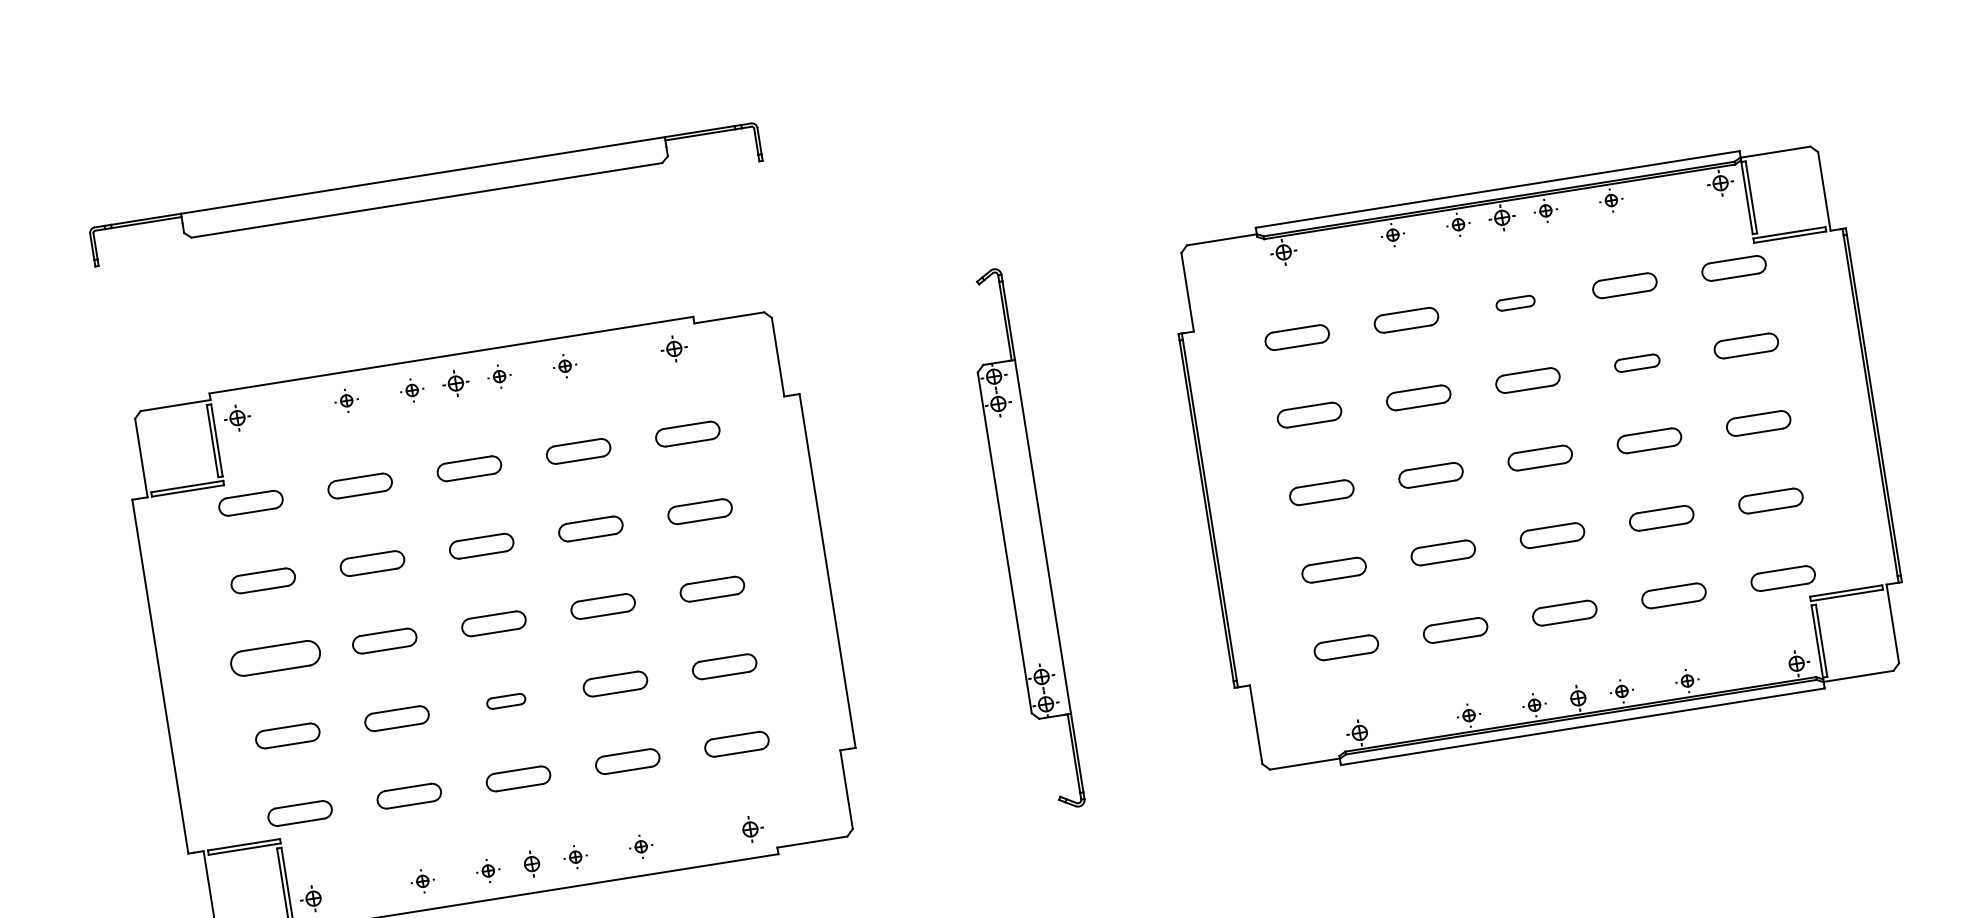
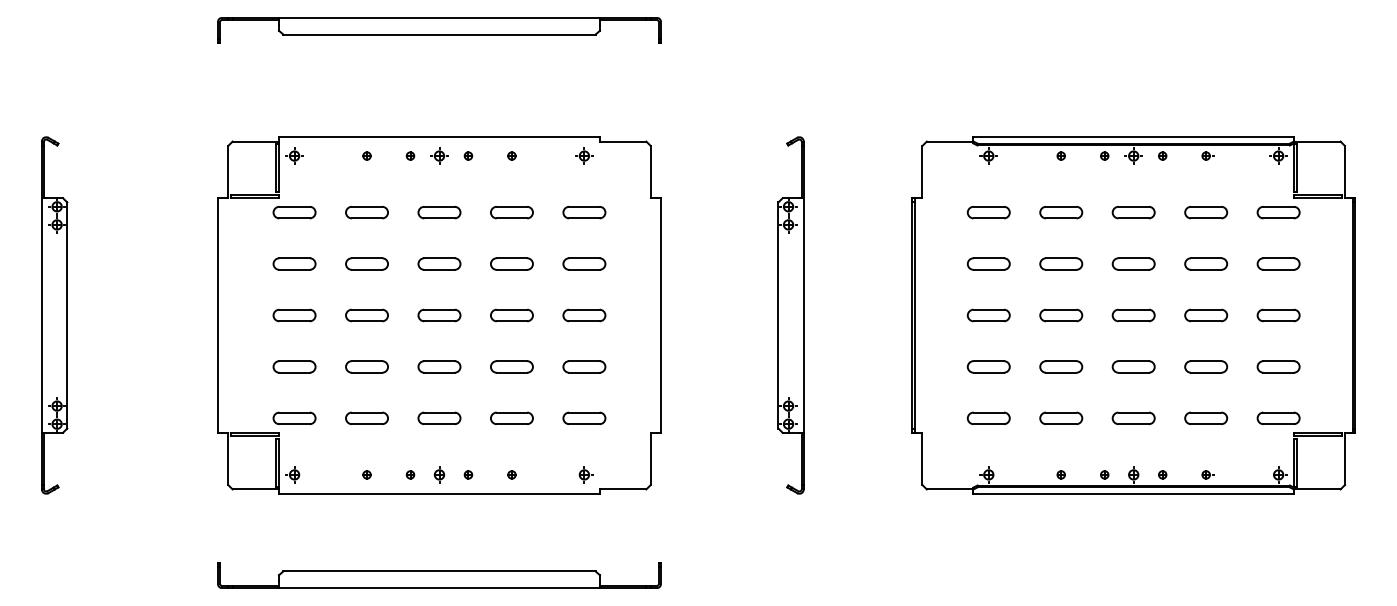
part: (1515, 302) -> (1133, 212), size x1.67
part: (1637, 362) -> (1206, 263), size x1.43
part: (275, 658) -> (294, 315), size x0.71
part: (506, 700) -> (439, 366), size x1.67

